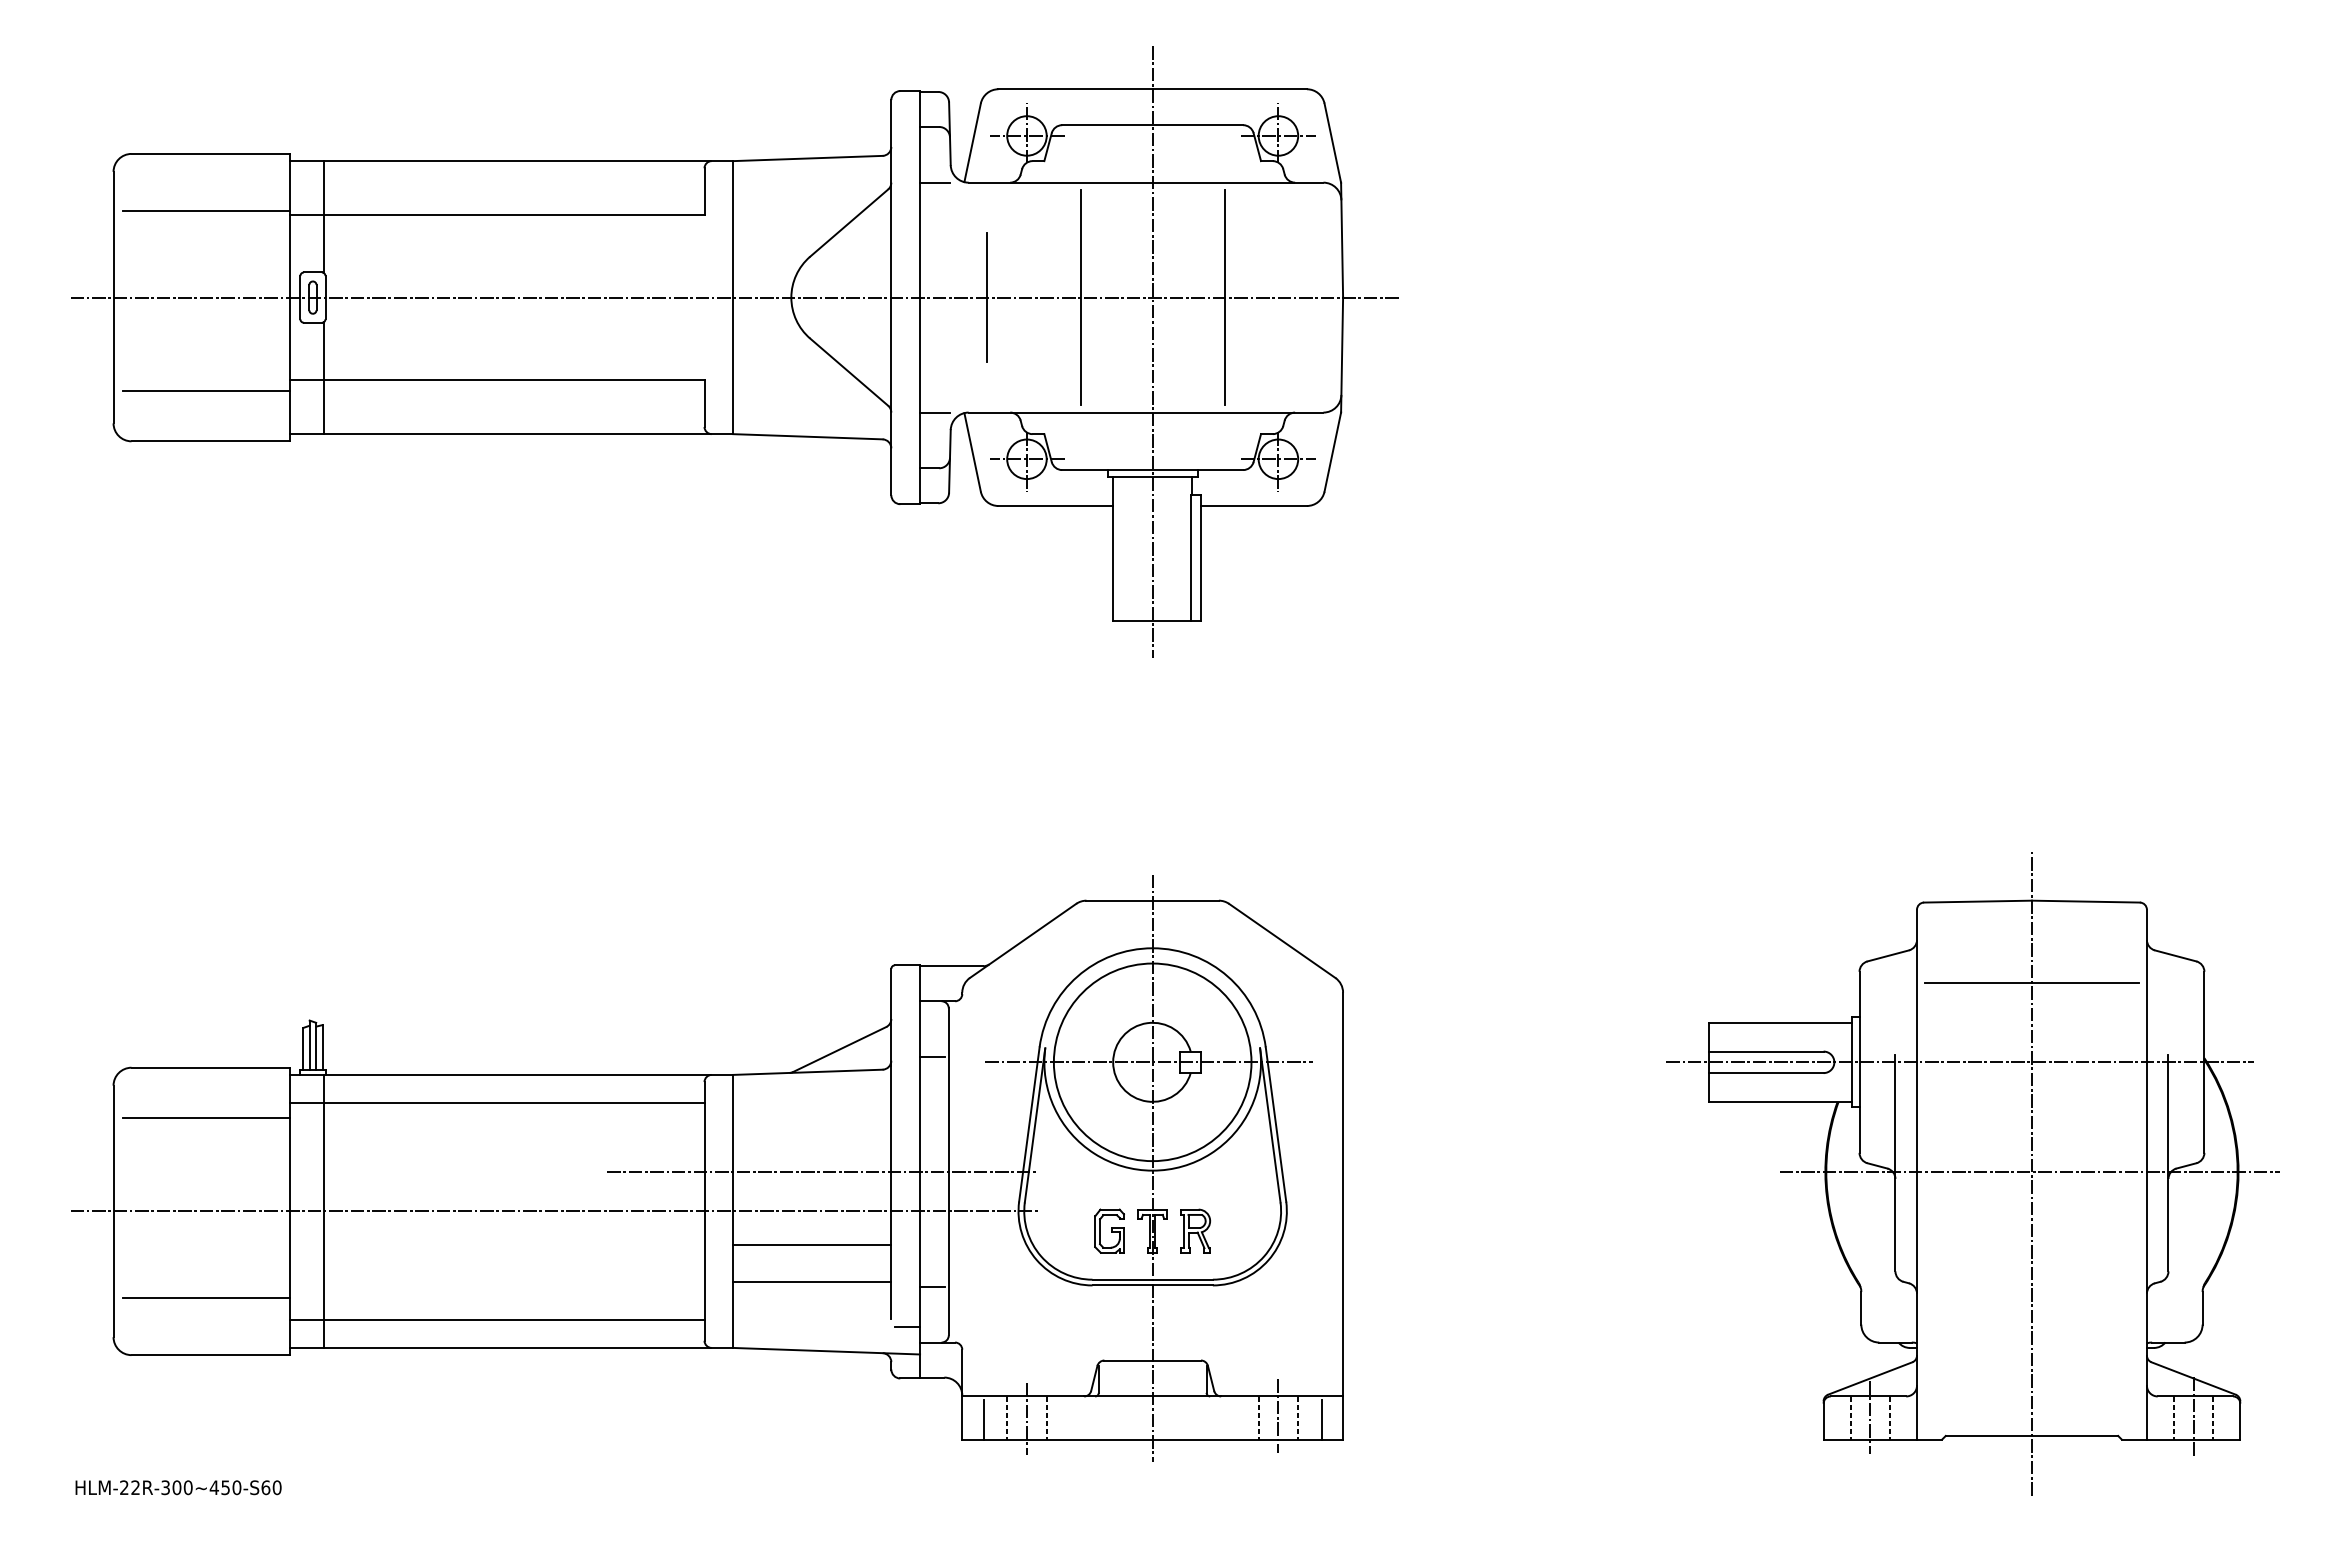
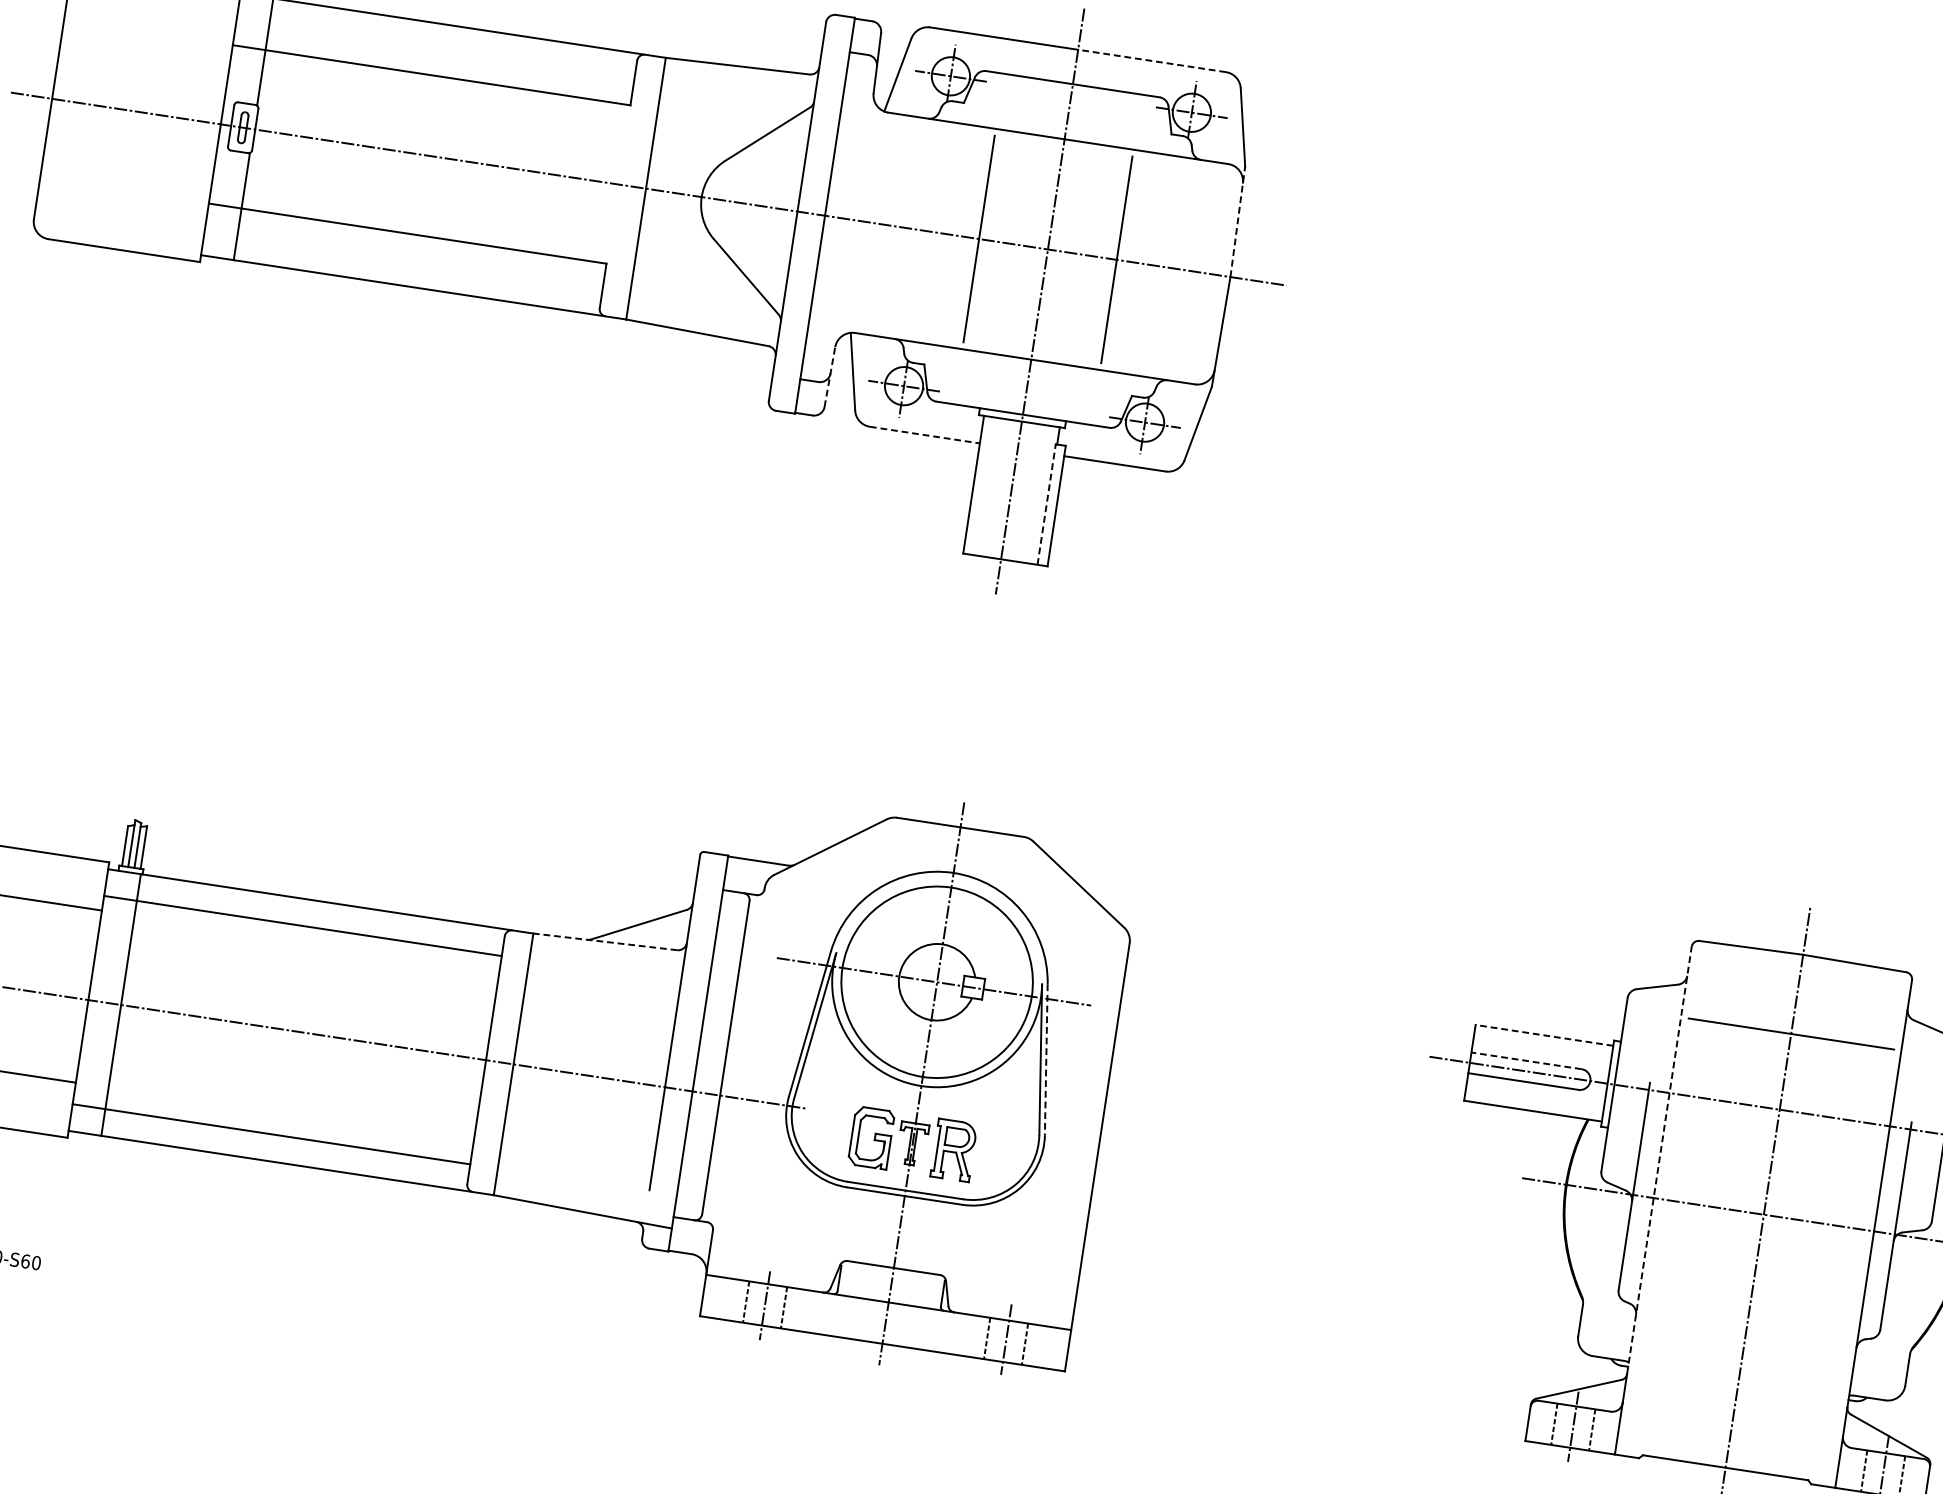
line: (1229, 89) -> (1151, 61), solid -> dashed
line: (934, 182) -> (855, 107), removed
line: (205, 211) -> (152, 29), removed
line: (1342, 239) -> (1238, 221), solid -> dashed
line: (986, 297) -> (888, 225), removed
line: (205, 391) -> (126, 202), removed
line: (934, 412) -> (822, 327), removed
line: (949, 460) -> (829, 376), solid -> dashed
line: (1056, 506) -> (925, 435), solid -> dashed
line: (1190, 558) -> (1046, 504), solid -> dashed
line: (1780, 1022) -> (1544, 1035), solid -> dashed
line: (1765, 1051) -> (1525, 1060), solid -> dashed
line: (932, 1057) -> (726, 945), removed
line: (807, 1072) -> (604, 941), solid -> dashed
line: (1276, 1124) -> (1046, 1059), solid -> dashed
line: (1917, 1132) -> (1659, 1160), solid -> dashed
line: (822, 1171) -> (604, 1039), removed
part: (1109, 1230) -> (871, 1137), size x1.4
part: (1195, 1230) -> (953, 1149), size x1.4
line: (812, 1245) -> (584, 1108), removed
line: (812, 1281) -> (579, 1143), removed
line: (932, 1286) -> (693, 1165), removed
line: (907, 1326) -> (663, 1199), removed
line: (983, 1419) -> (723, 1300), removed
line: (1321, 1419) -> (1047, 1349), removed

